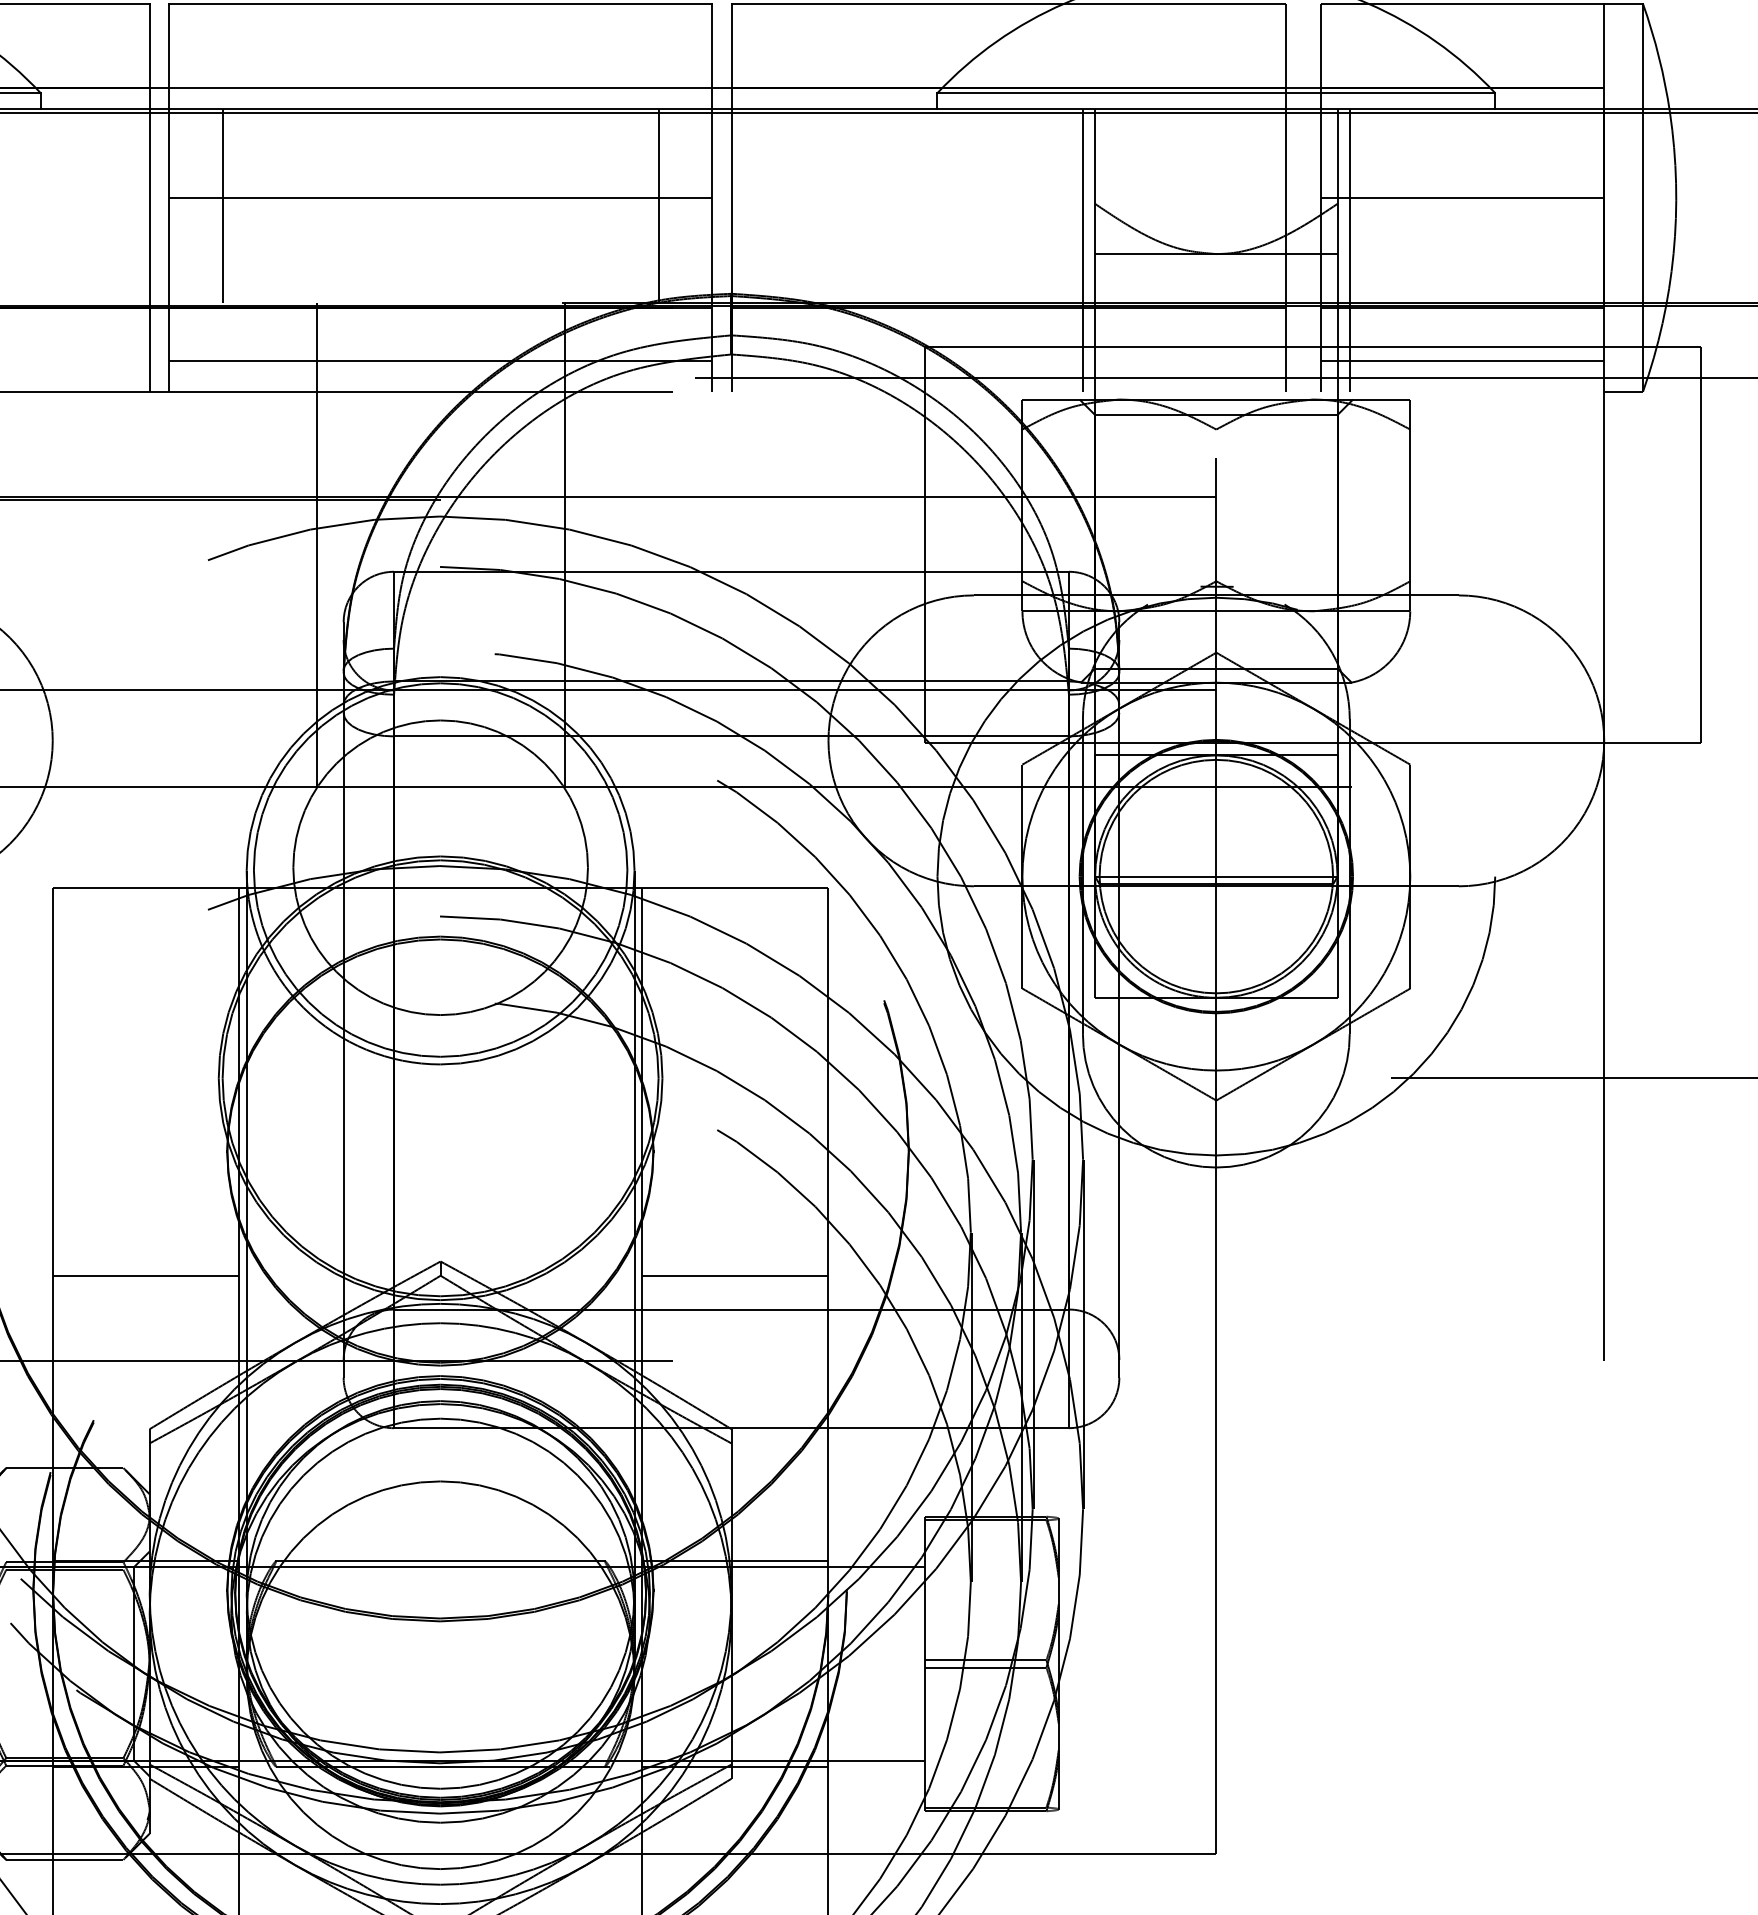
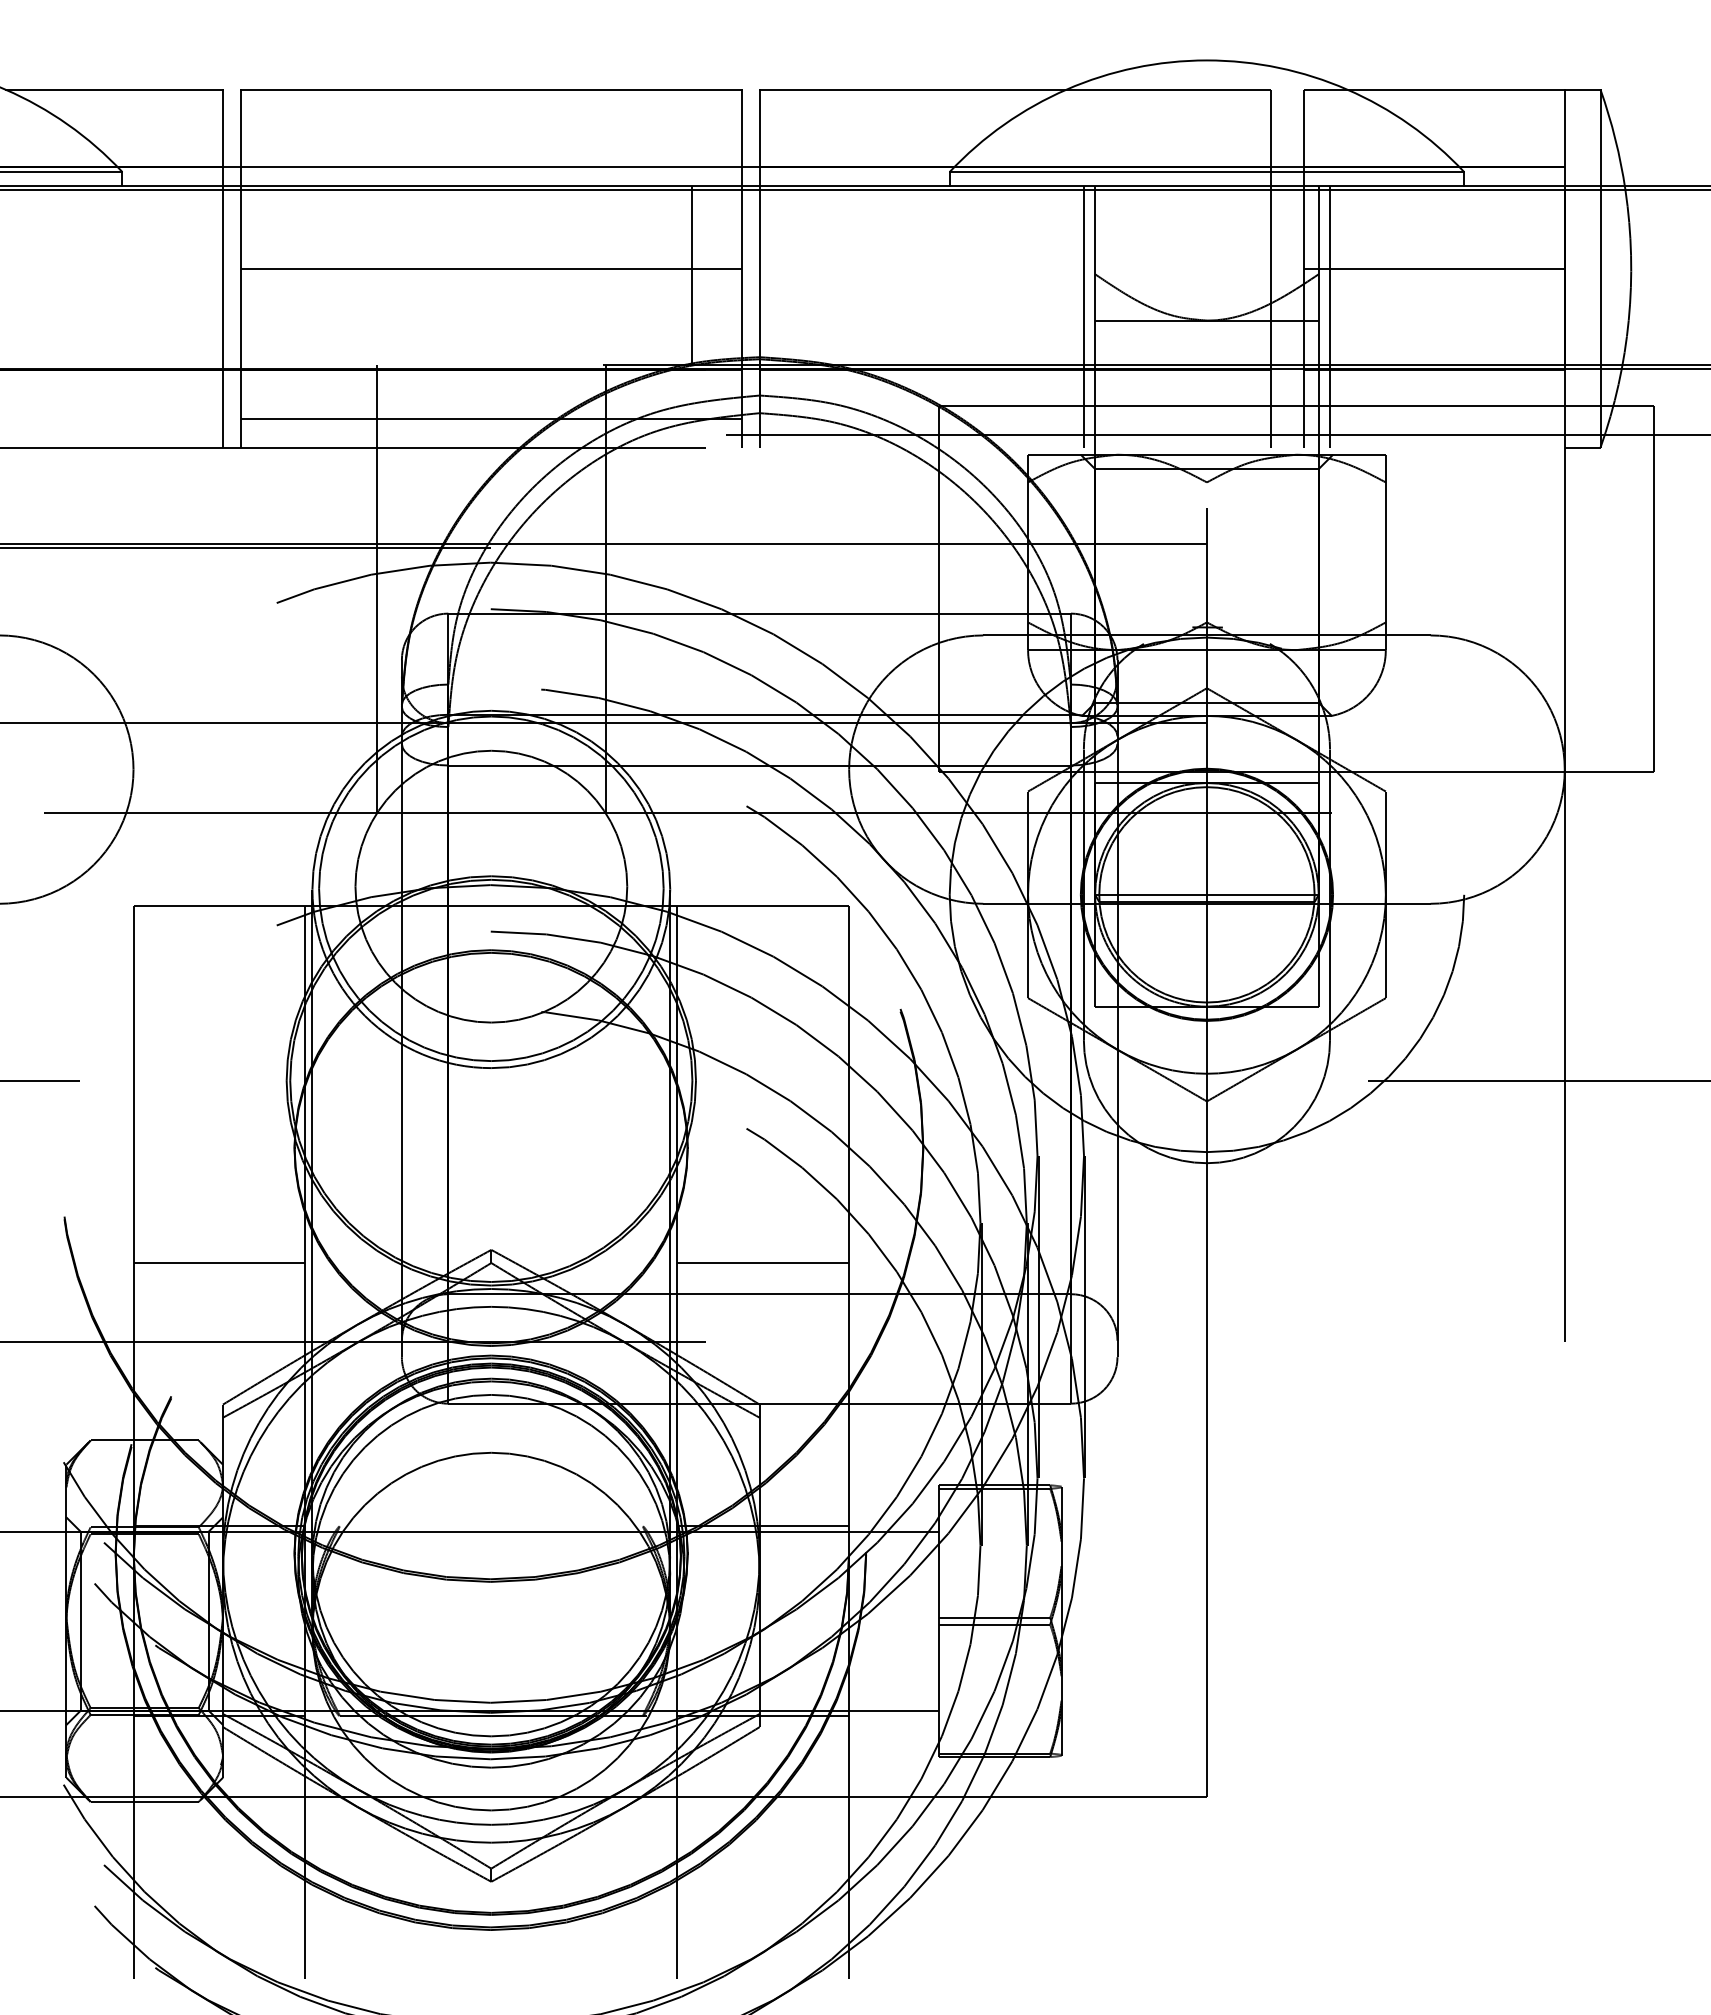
line: (222, 205) -> (290, 275), removed
line: (1461, 361) -> (1433, 419), removed
line: (440, 1561) -> (491, 1526), removed

